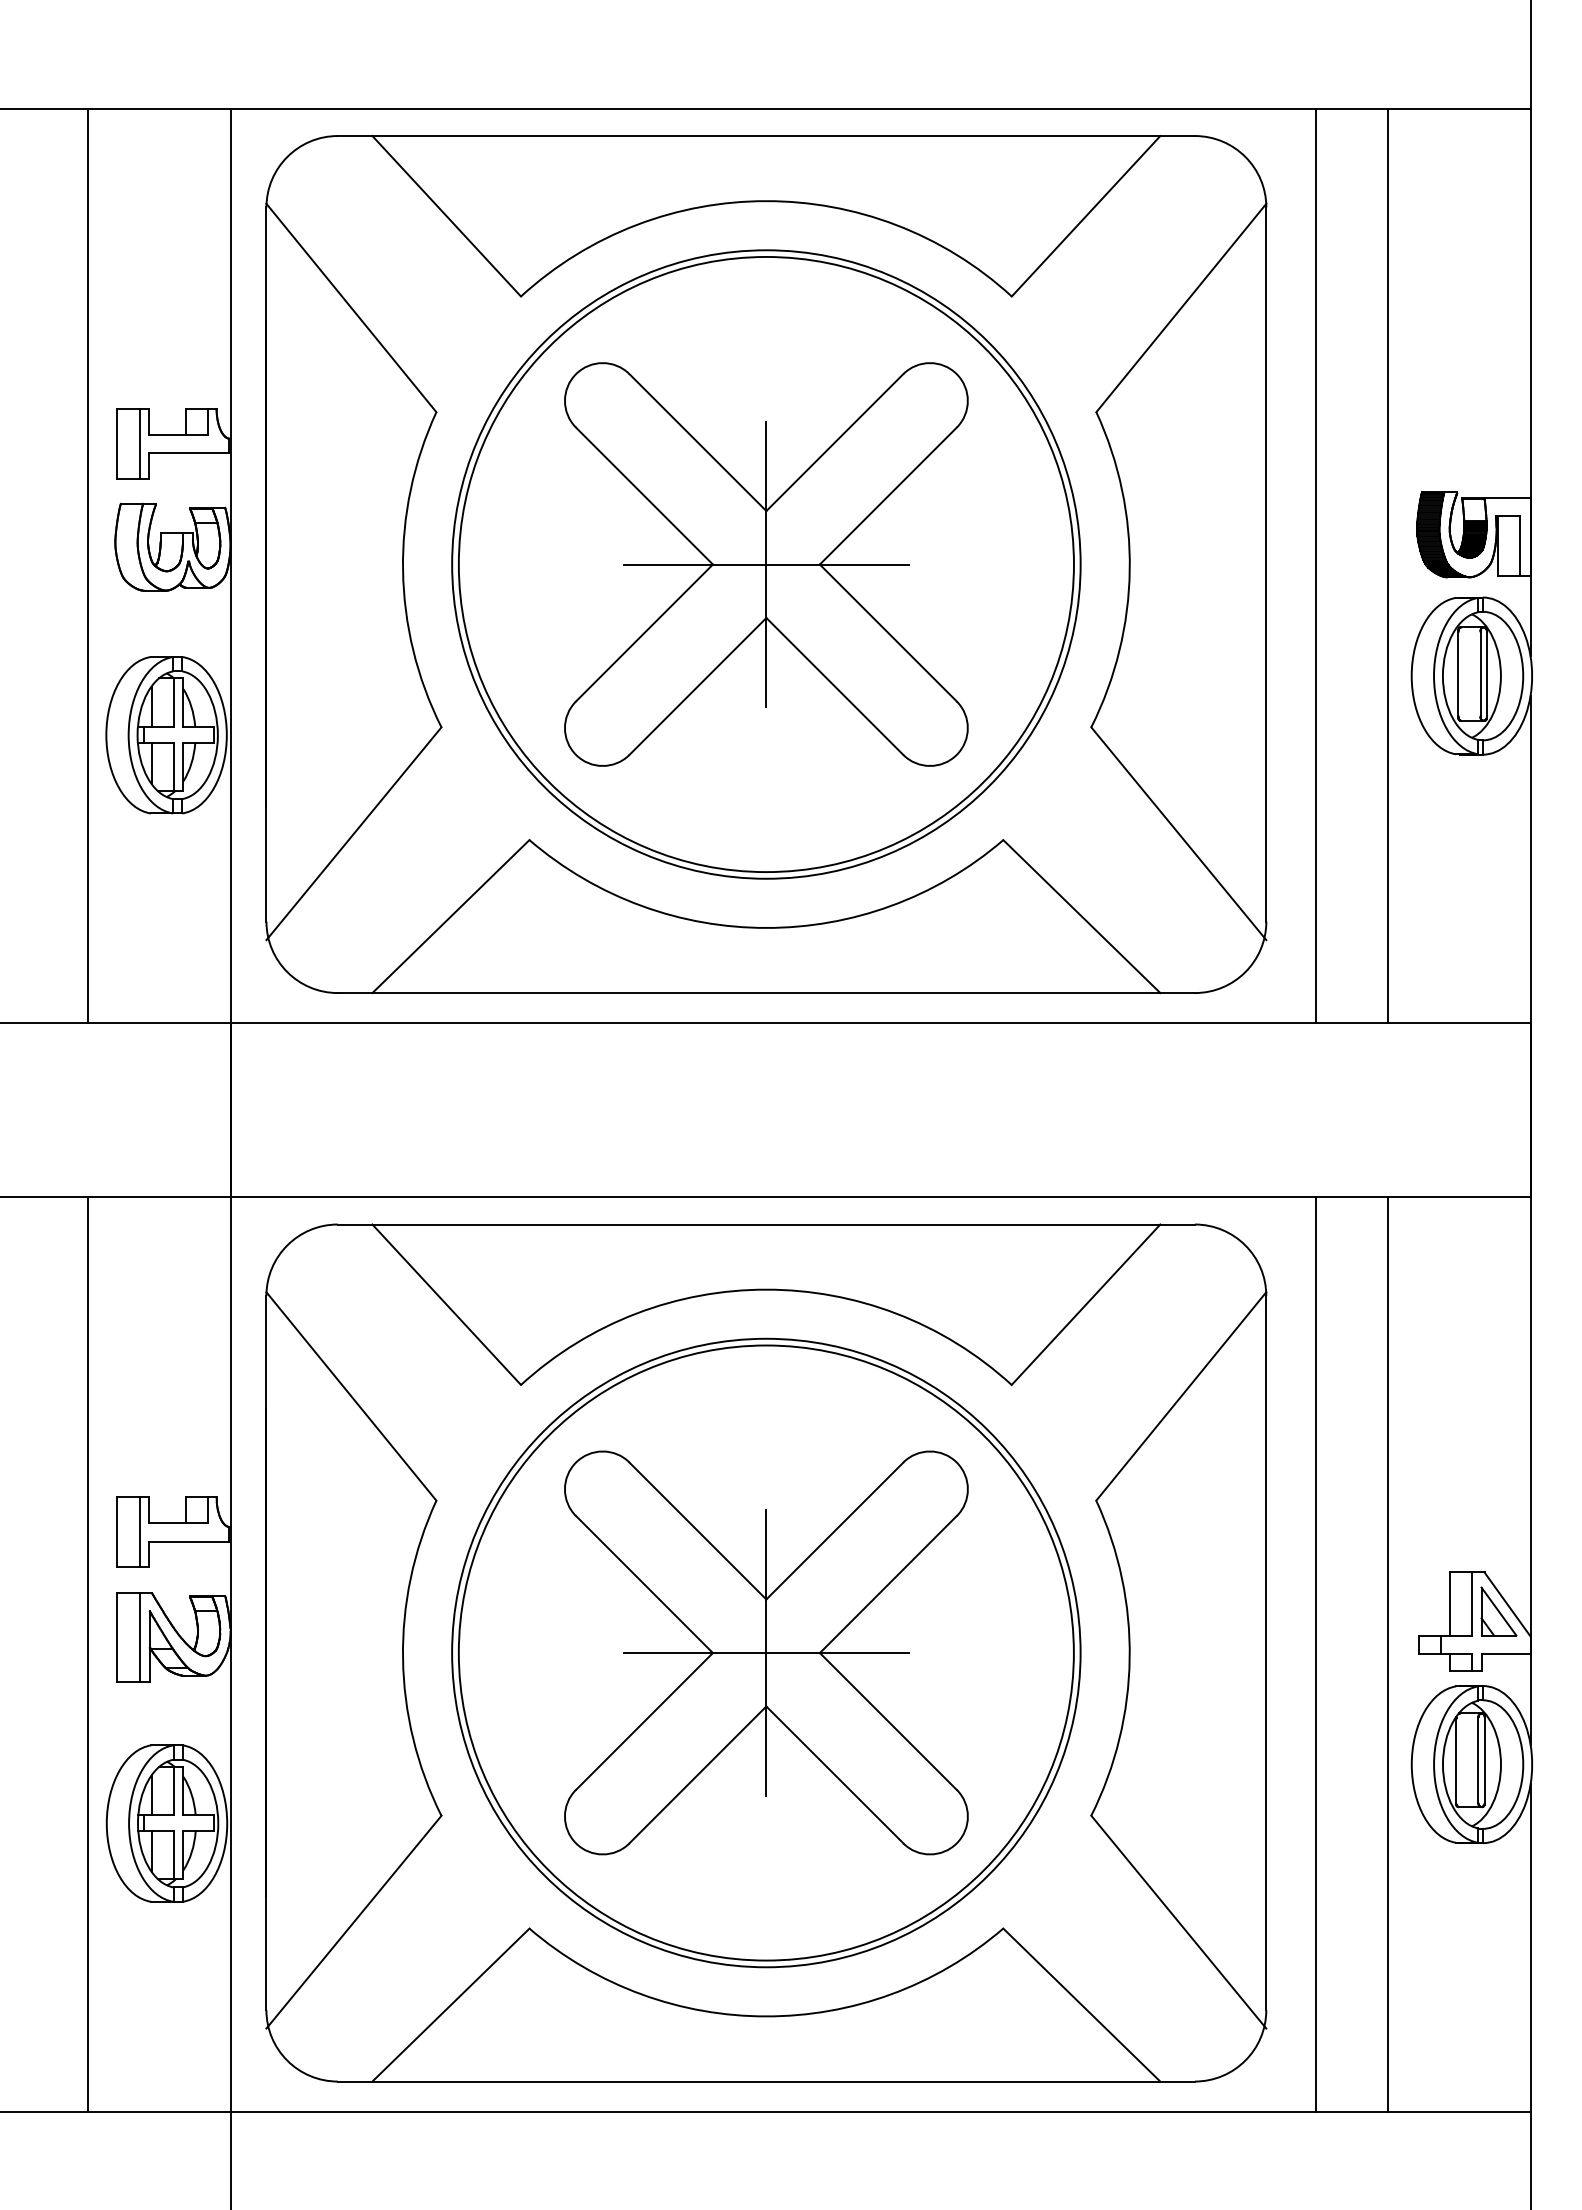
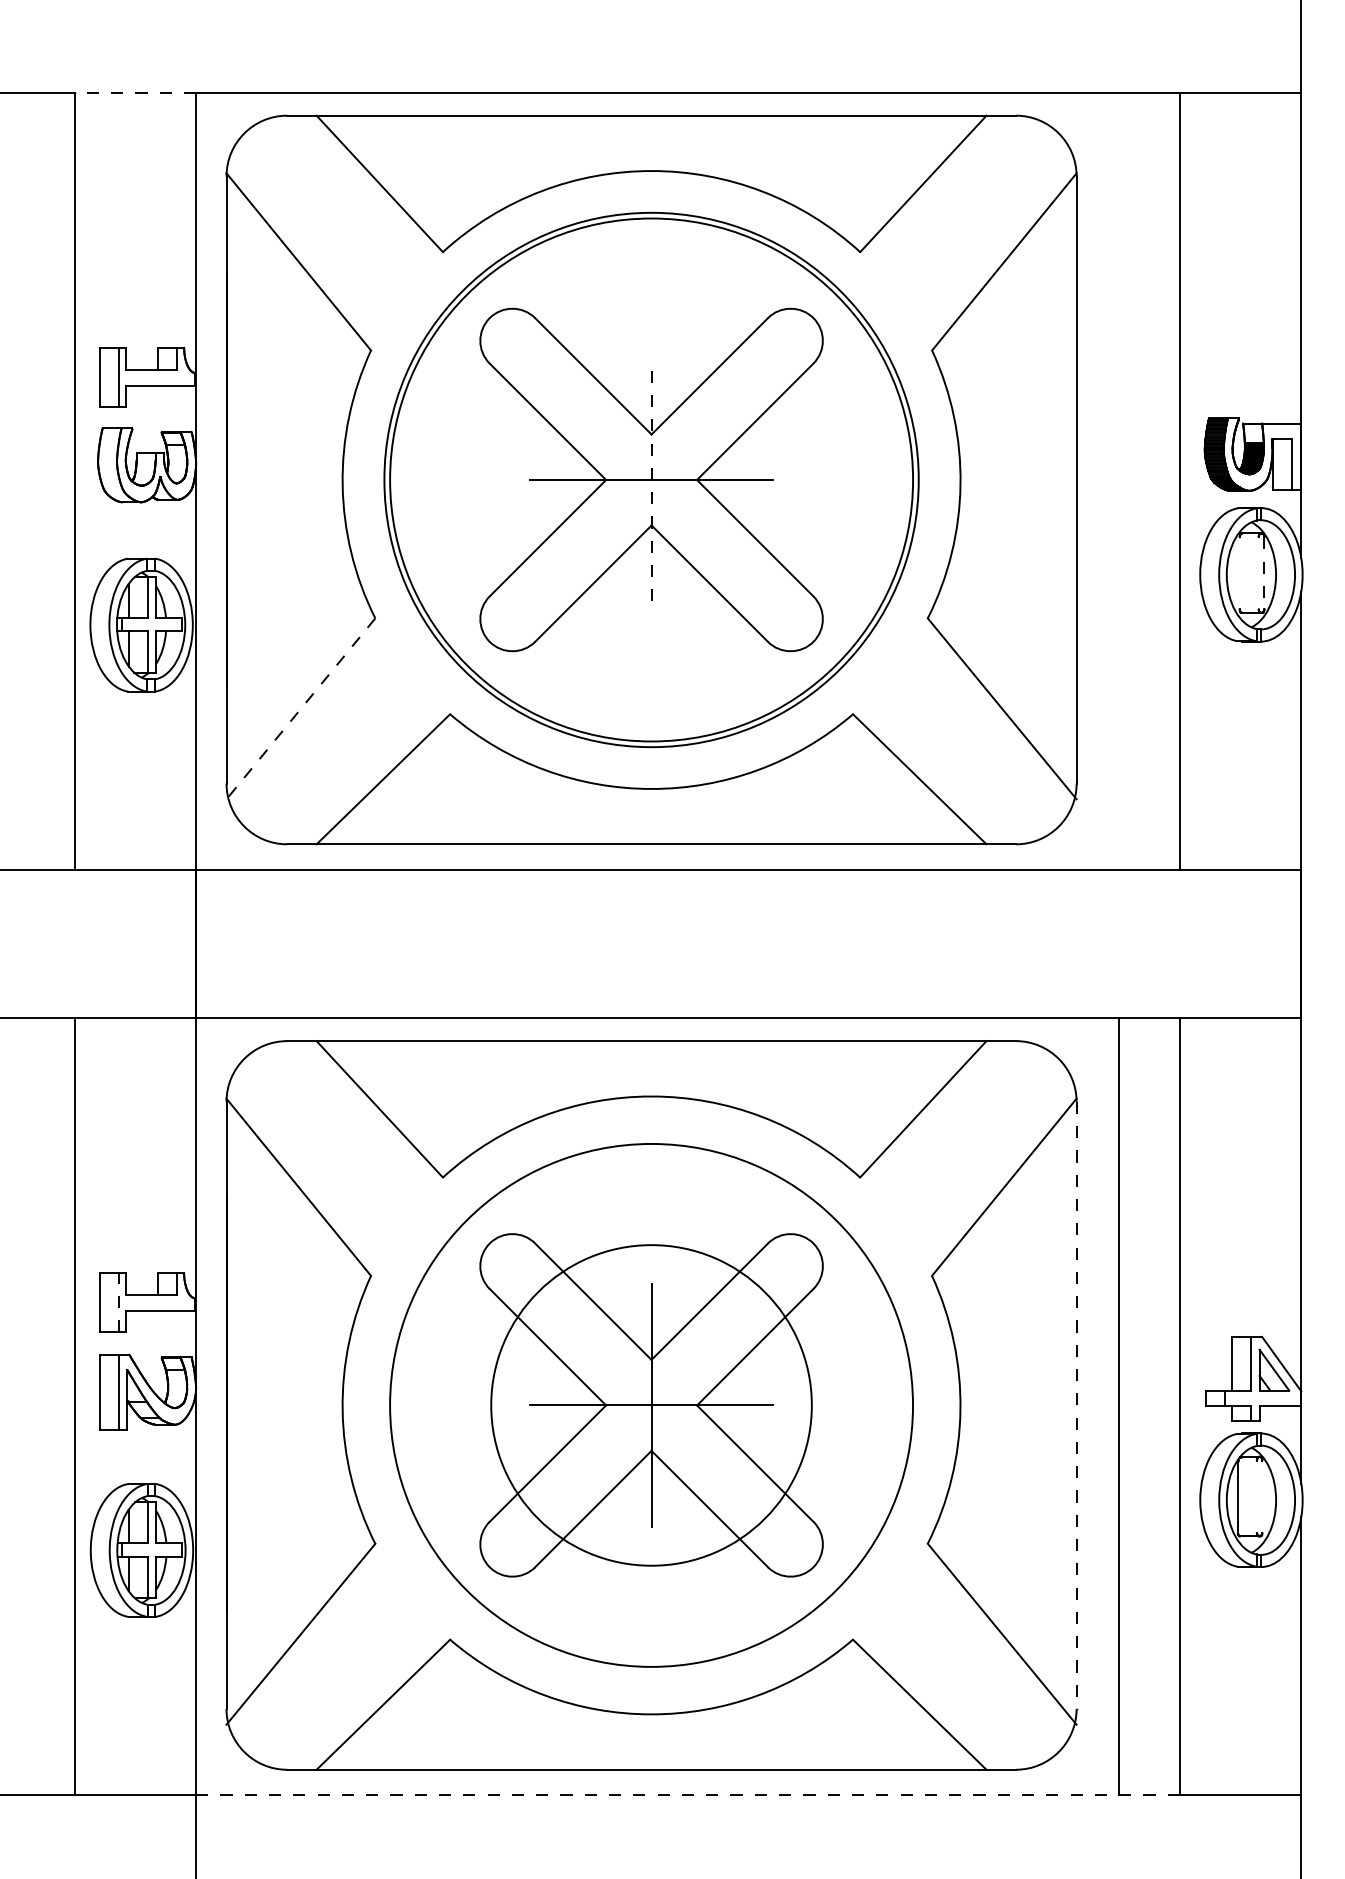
line: (158, 108) -> (134, 92), solid -> dashed
line: (766, 564) -> (651, 479), solid -> dashed
line: (1316, 565) -> (1119, 480), removed
line: (1458, 673) -> (1240, 572), removed
line: (1480, 673) -> (1258, 572), removed
line: (1487, 674) -> (1264, 573), solid -> dashed
line: (353, 833) -> (300, 708), solid -> dashed
line: (139, 1532) -> (118, 1302), solid -> dashed
circle: (766, 1652) -> (651, 1404), size x0.6
line: (1266, 1653) -> (1076, 1405), solid -> dashed
line: (1478, 1760) -> (1257, 1496), removed
line: (1484, 1760) -> (1262, 1496), removed
line: (808, 2111) -> (687, 1795), solid -> dashed

